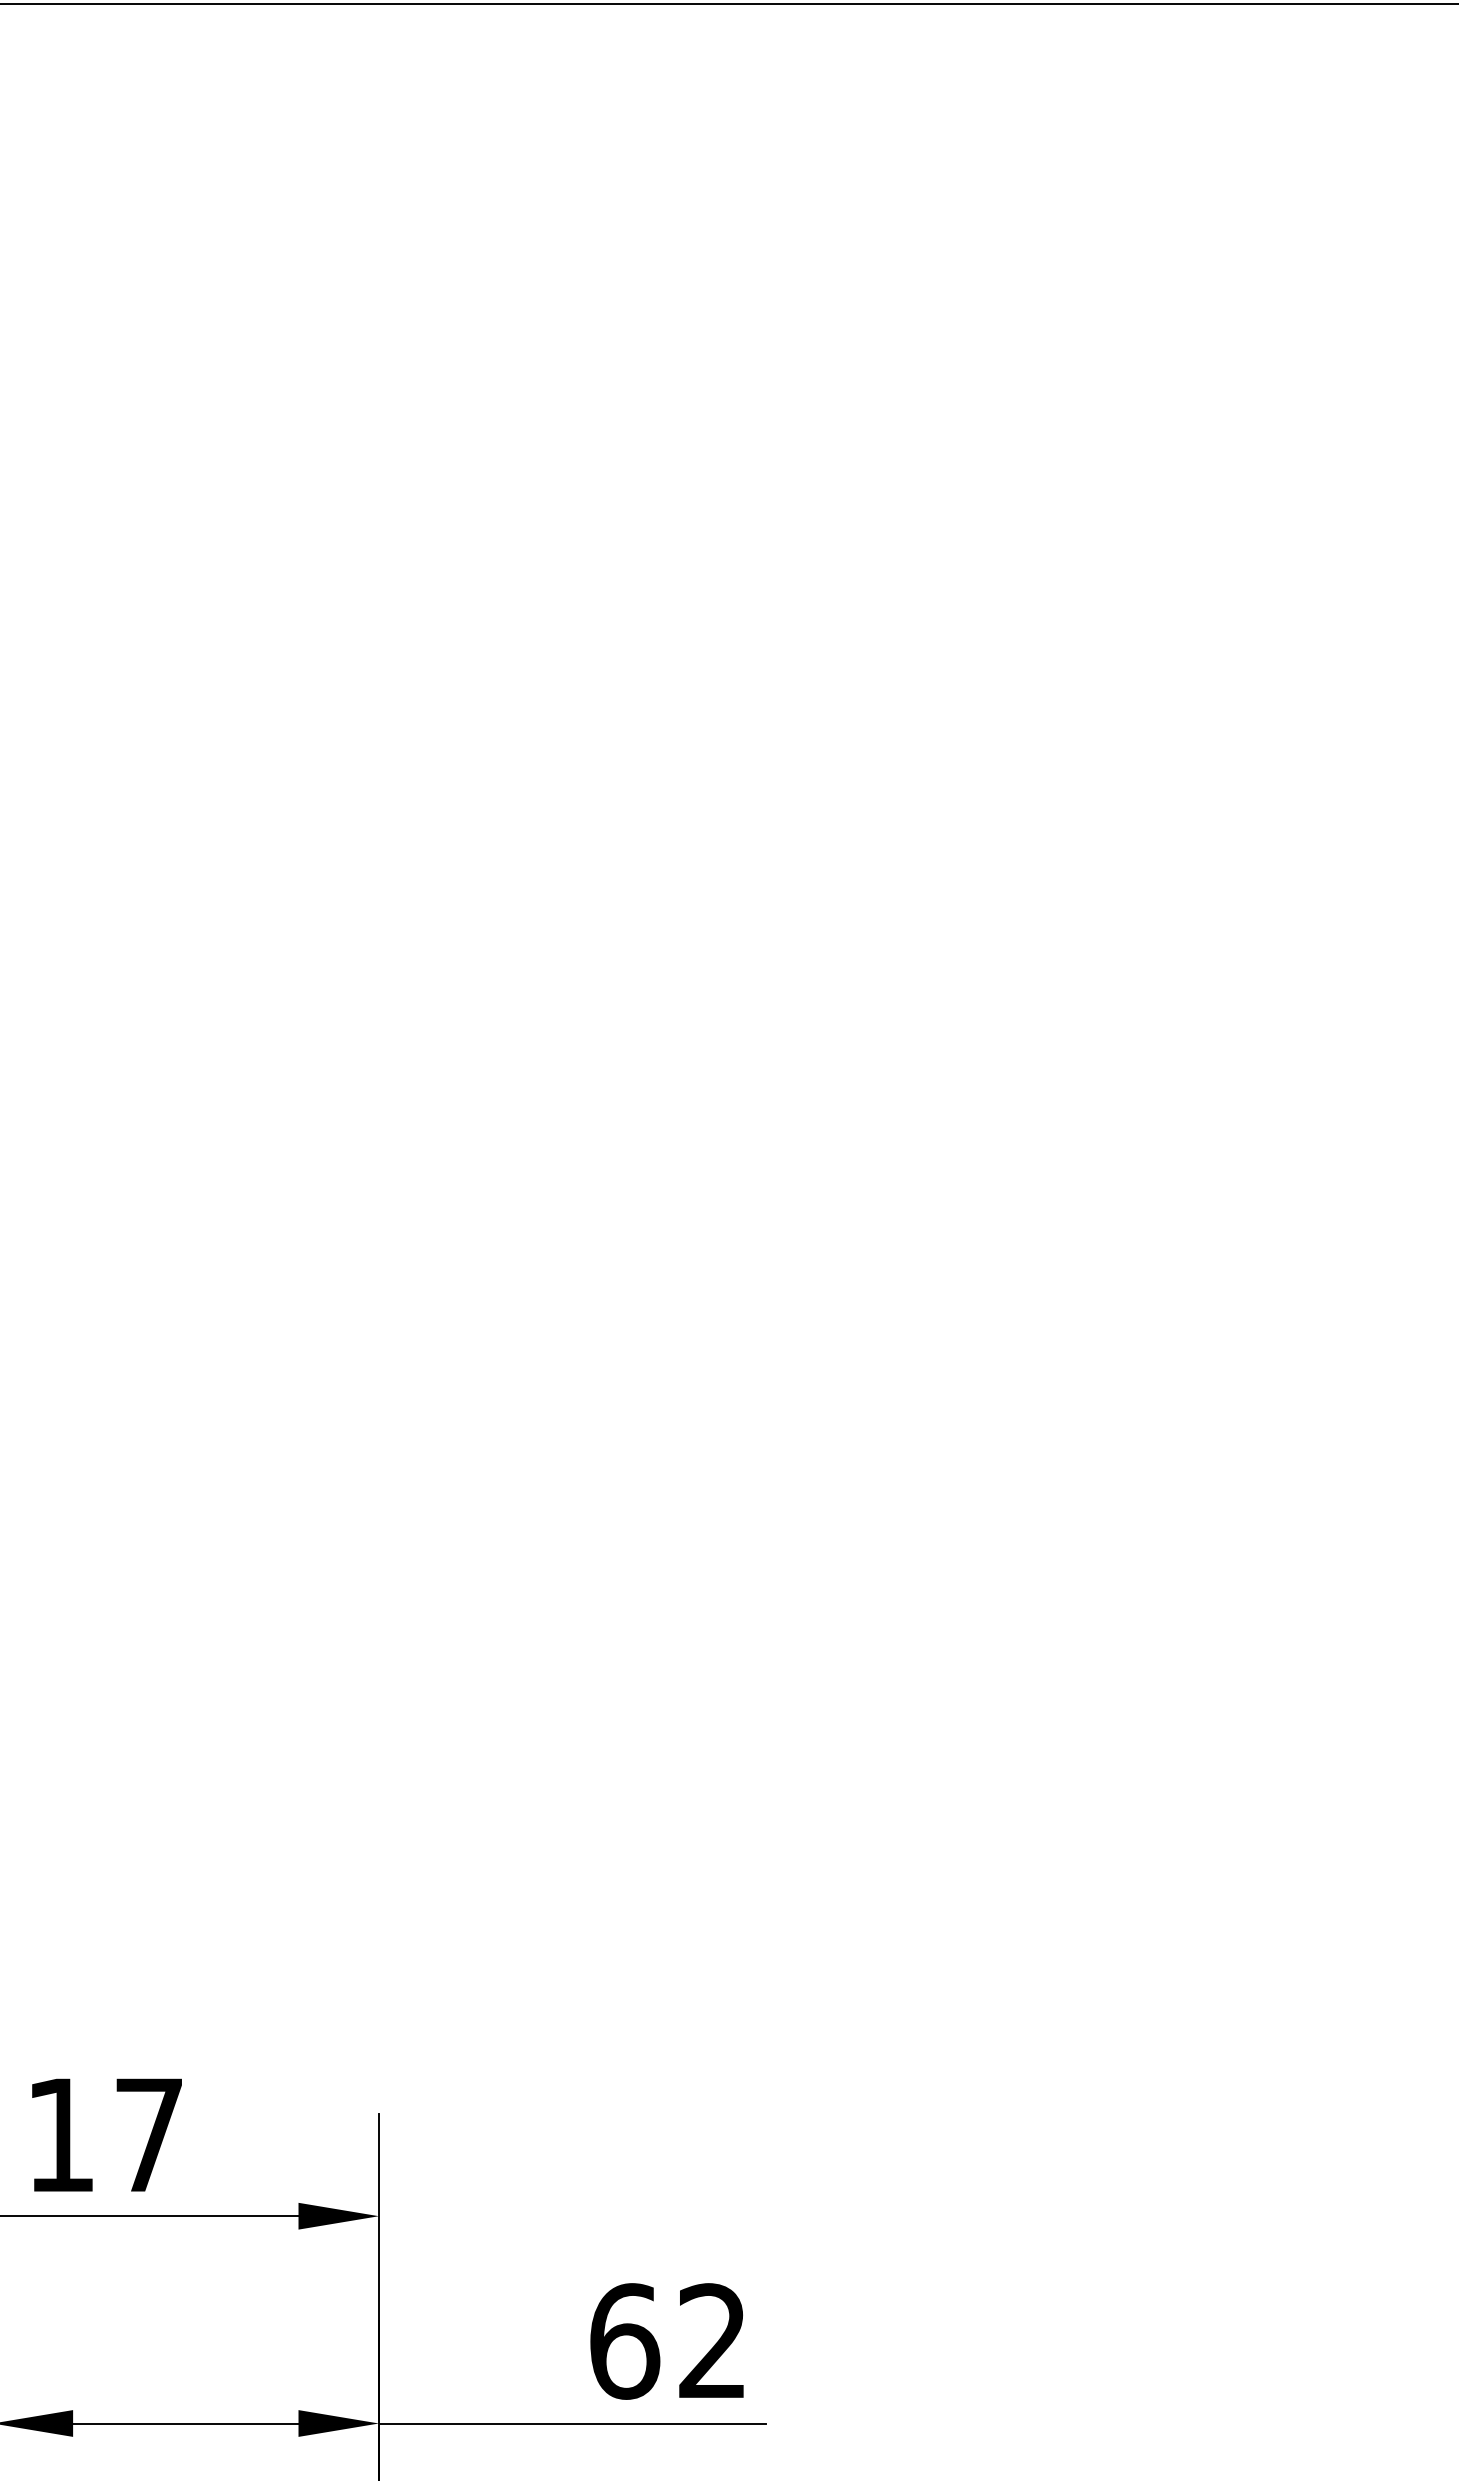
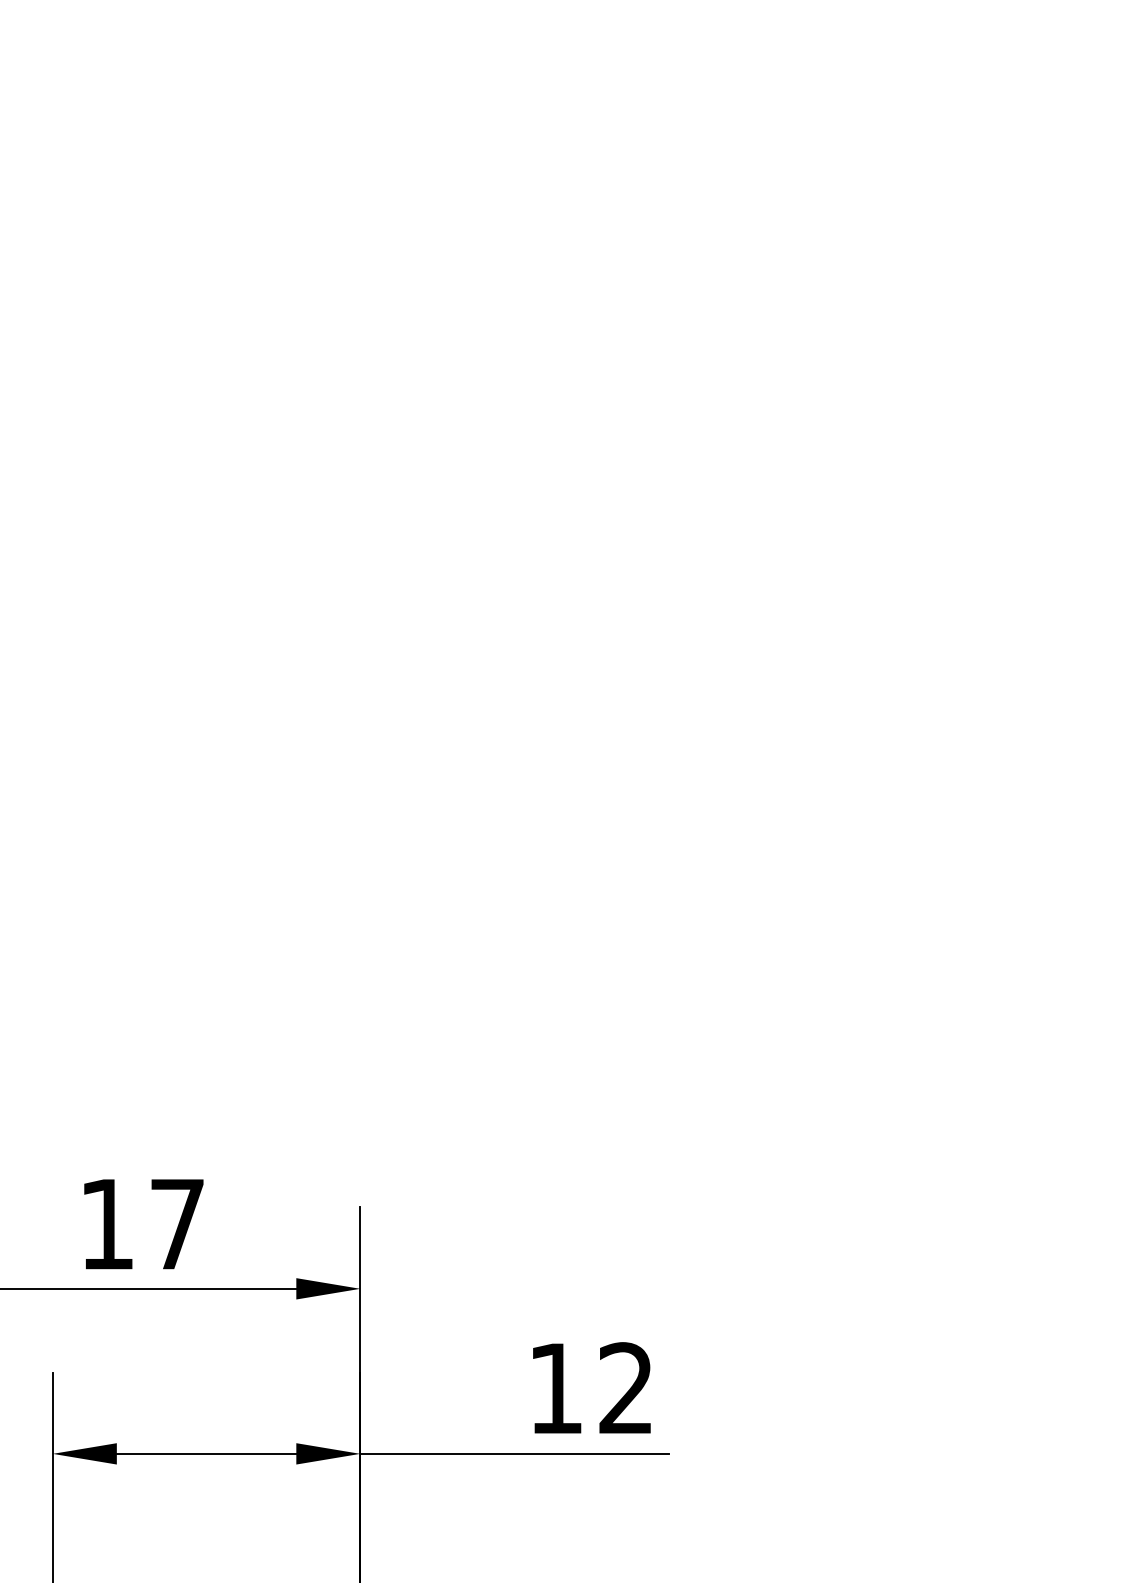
text: (625, 2341) -> (556, 1388), 62 -> 12

